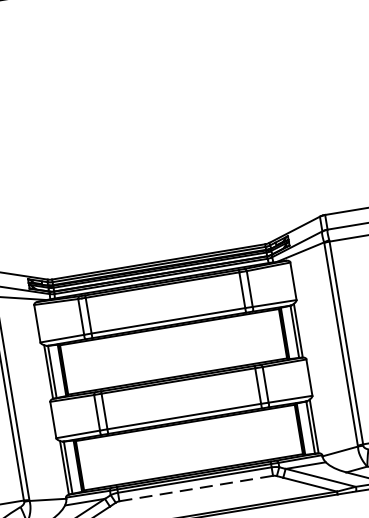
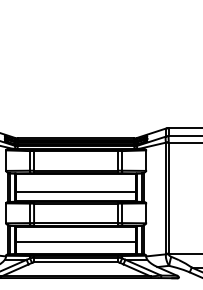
line: (173, 359) -> (75, 191), added
line: (189, 452) -> (75, 242), added
line: (195, 488) -> (75, 262), dashed -> solid

